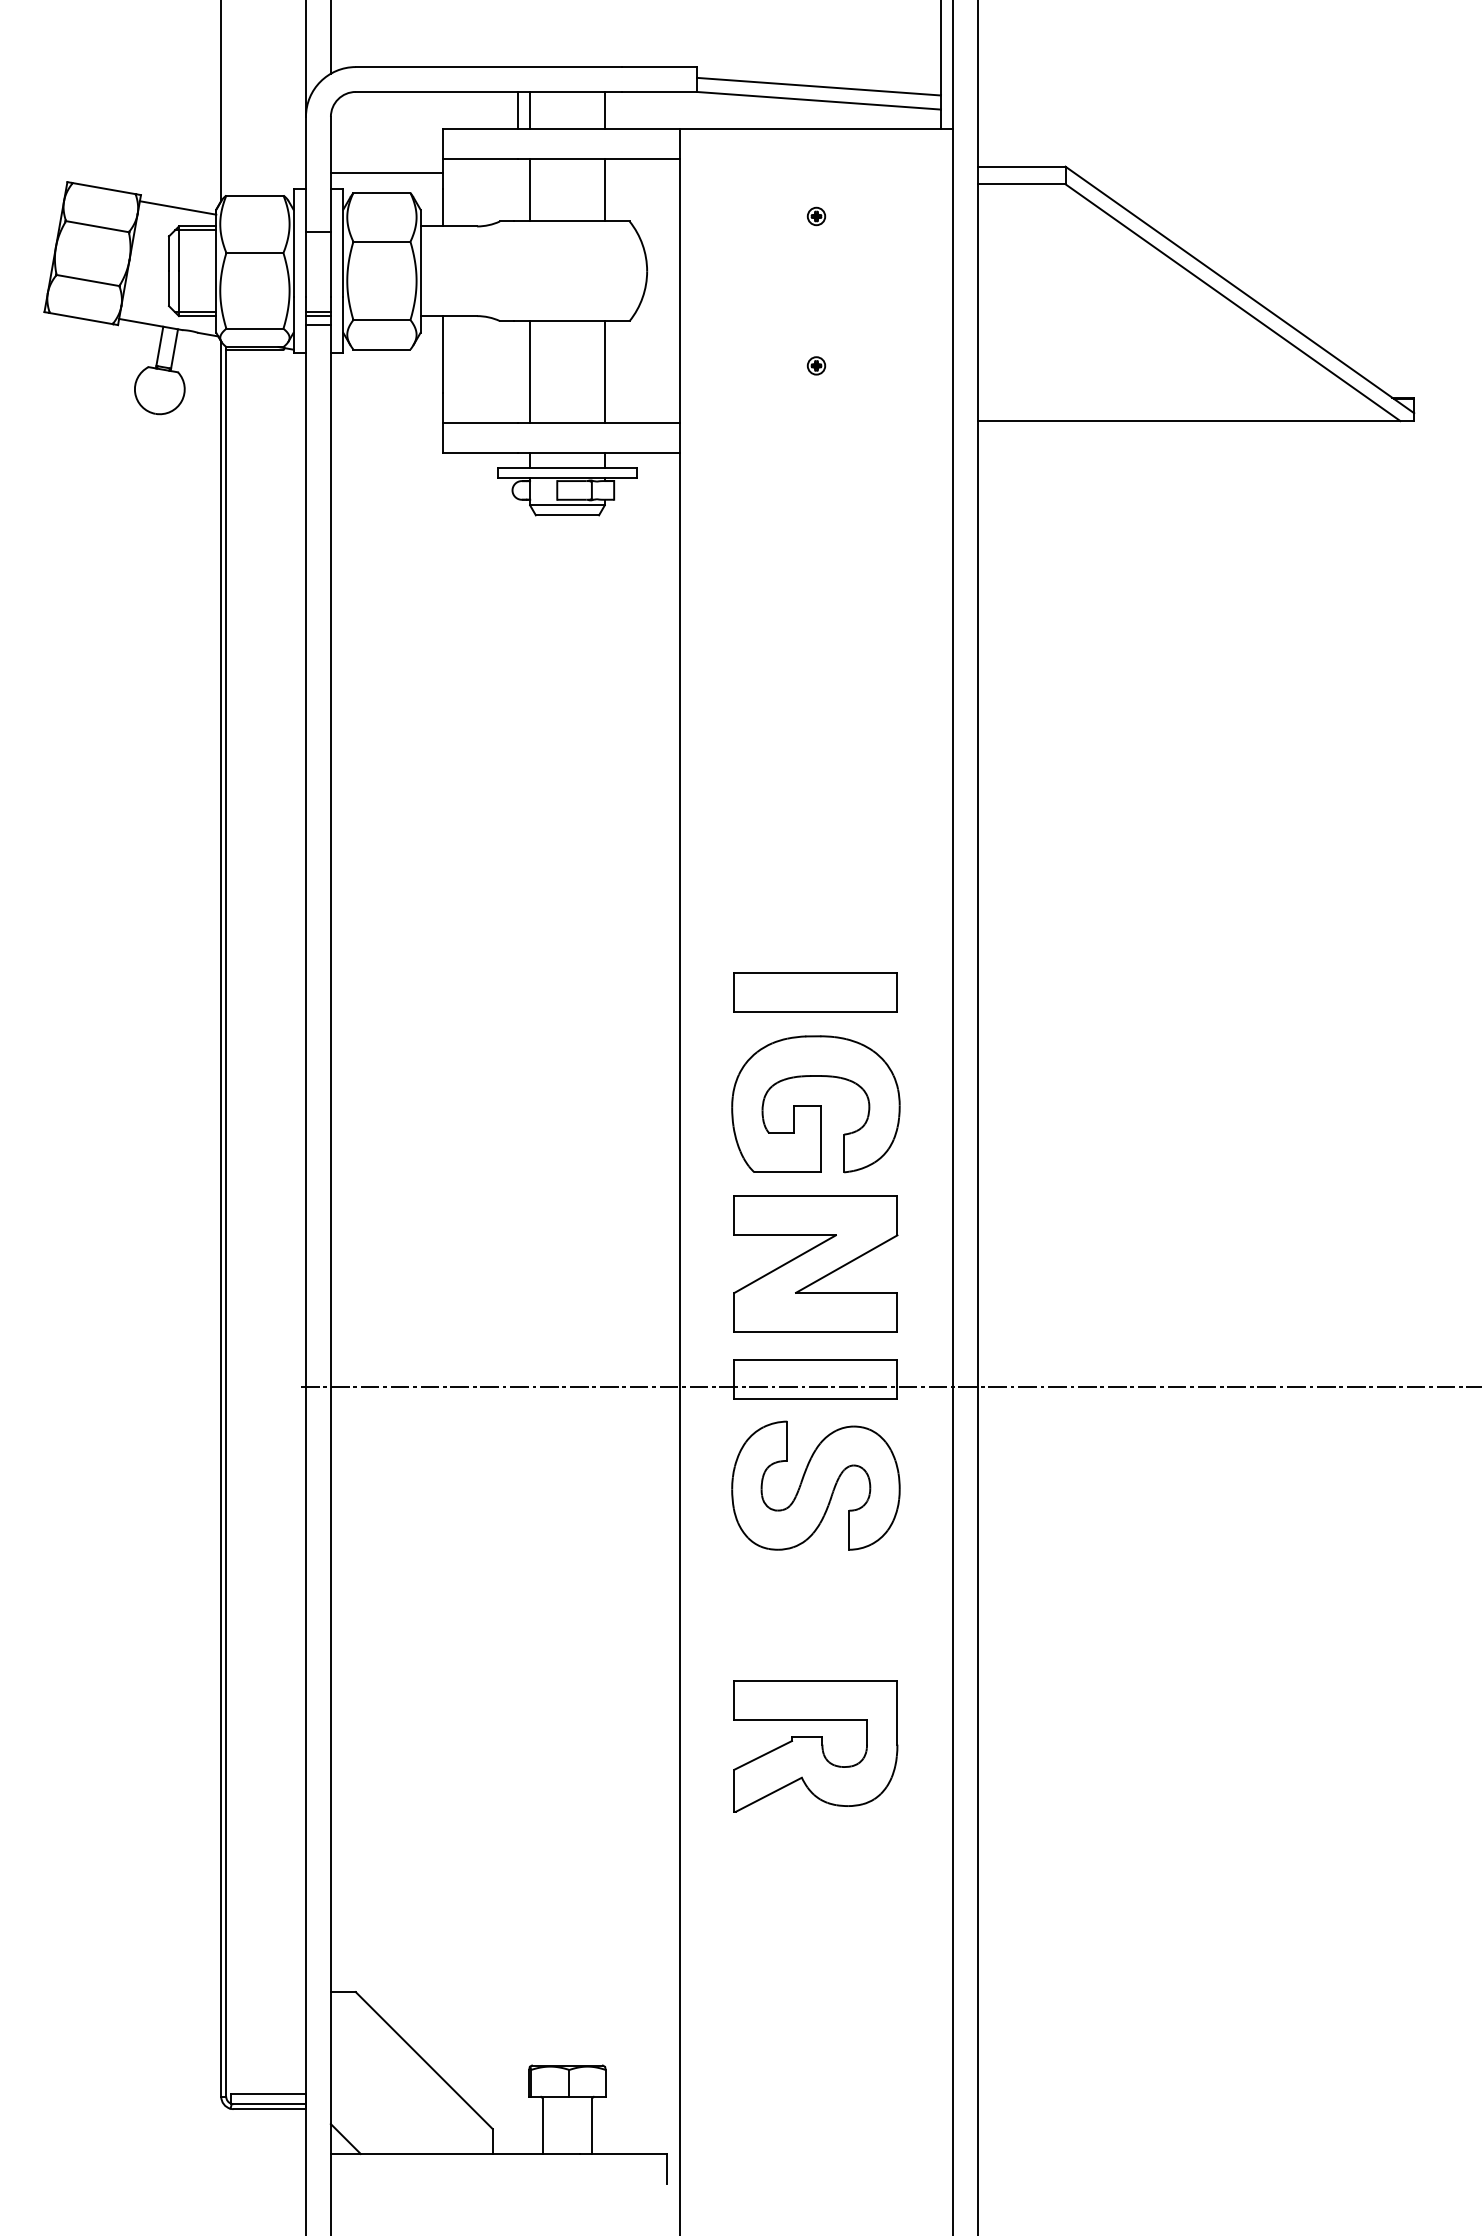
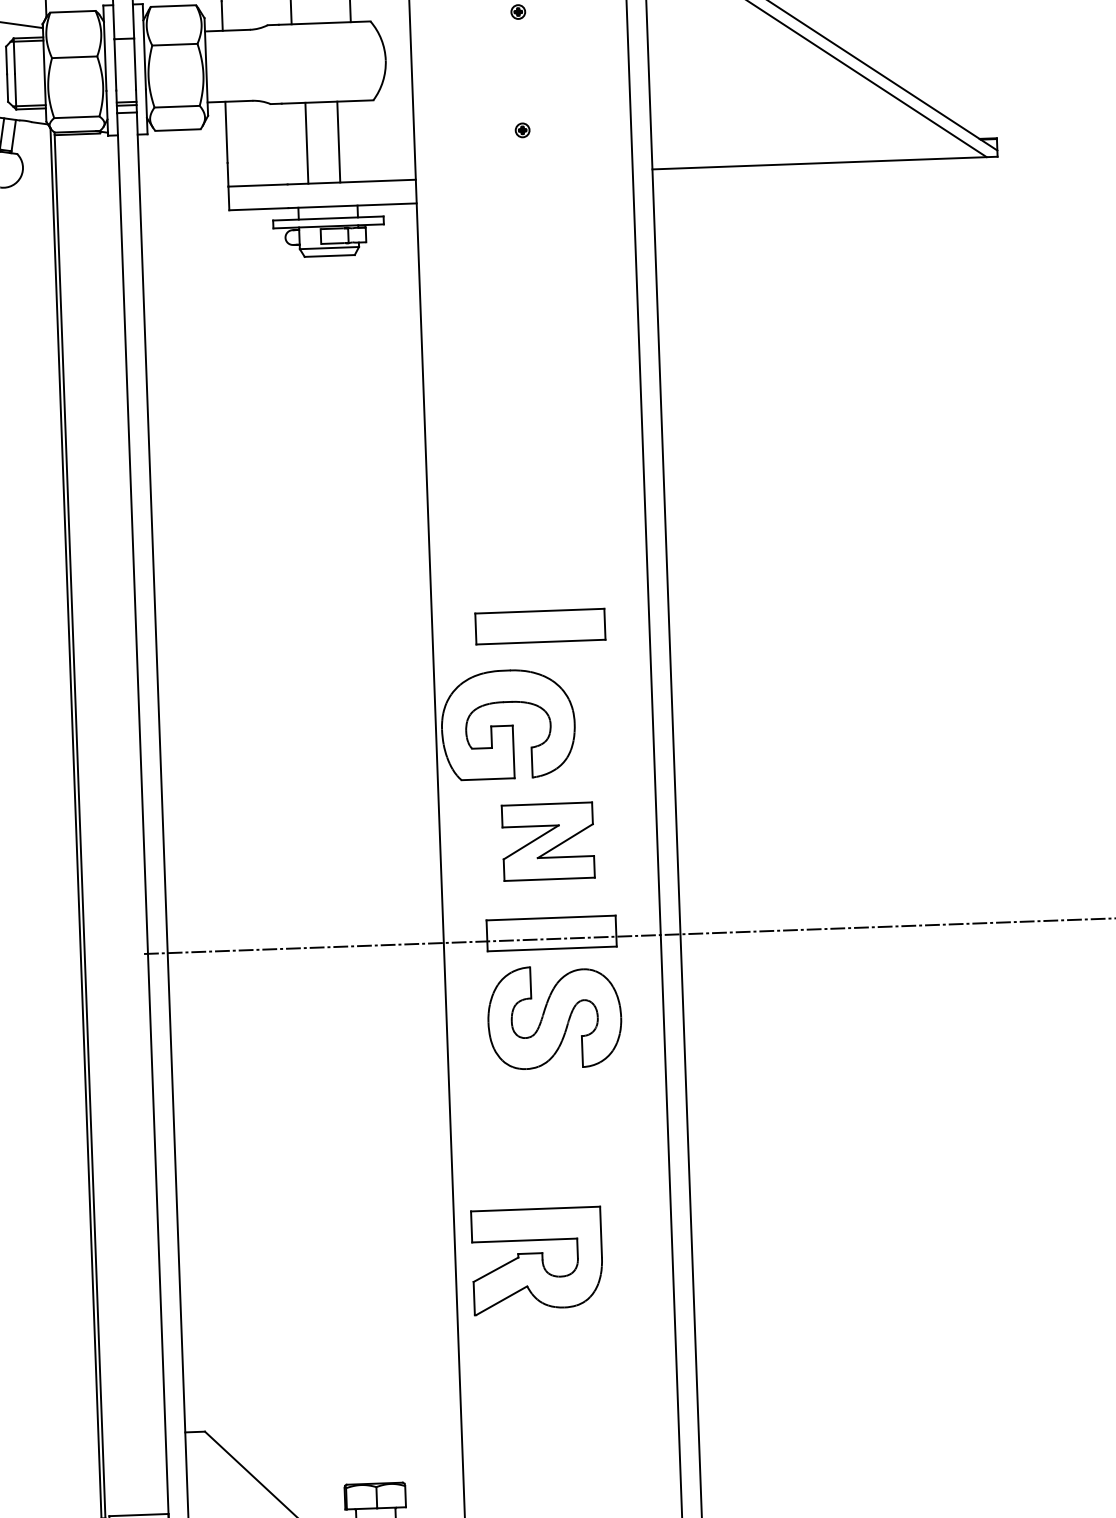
line: (530, 372) -> (339, 142), moved
line: (604, 372) -> (306, 143), moved
part: (815, 1104) -> (507, 724), moved
part: (815, 1263) -> (547, 841), size x0.7
part: (815, 1746) -> (537, 1261), moved

